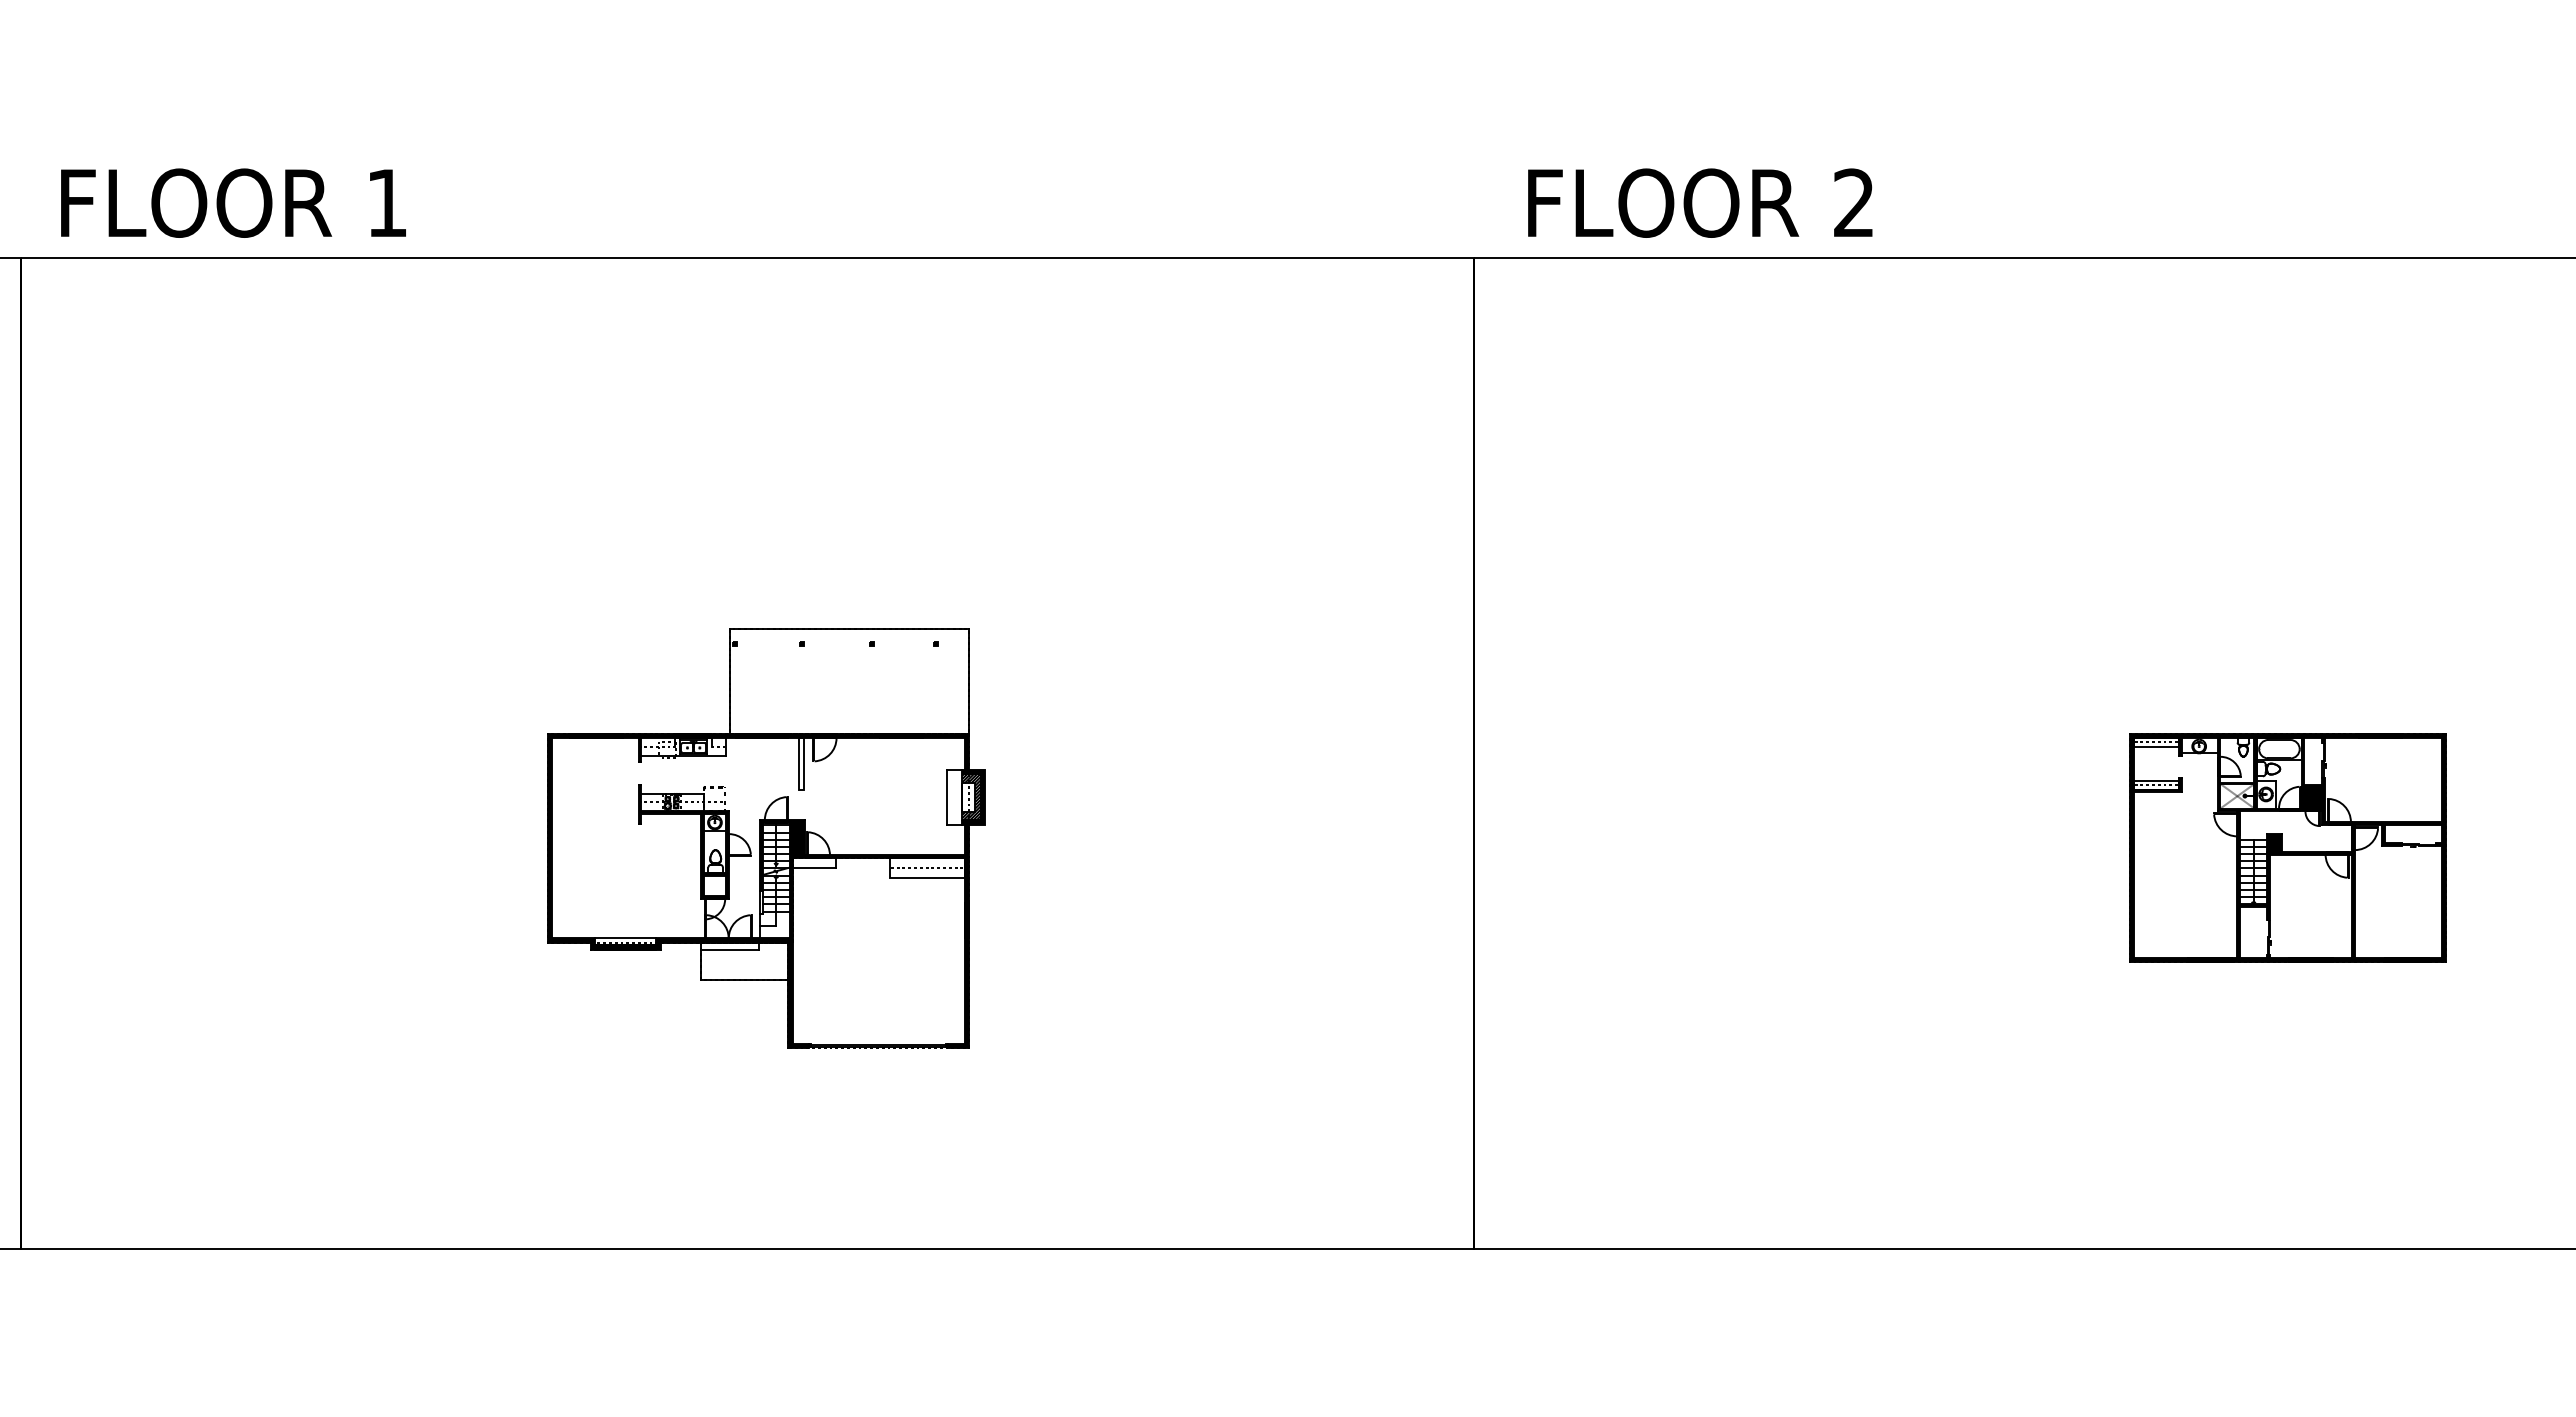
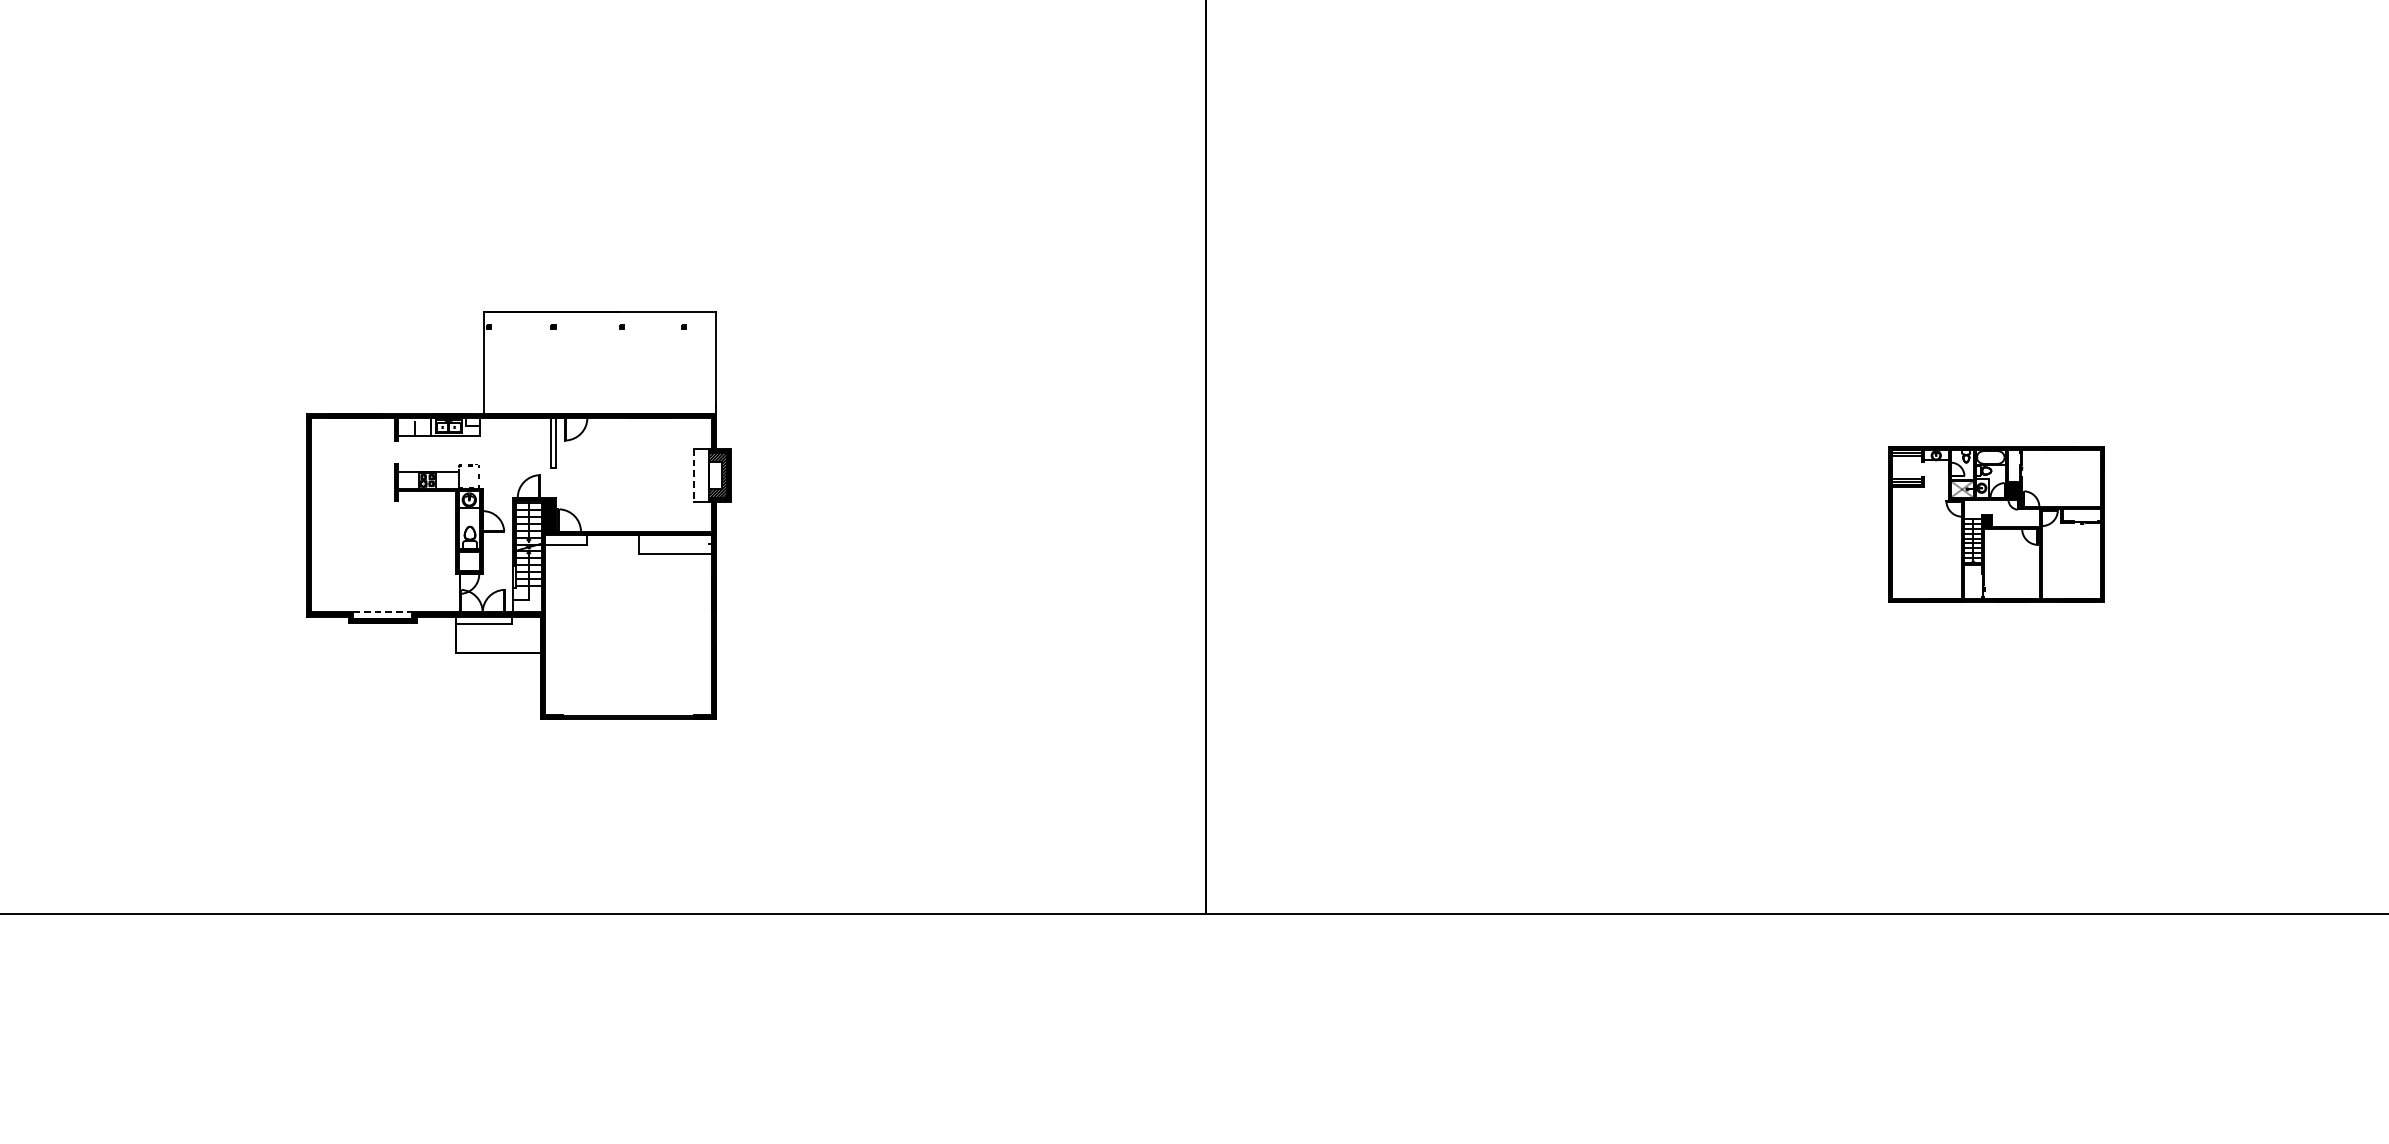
line: (946, 797) -> (694, 475), solid -> dashed
part: (2287, 847) -> (1996, 524), size x0.7
line: (625, 938) -> (382, 612), solid -> dashed

